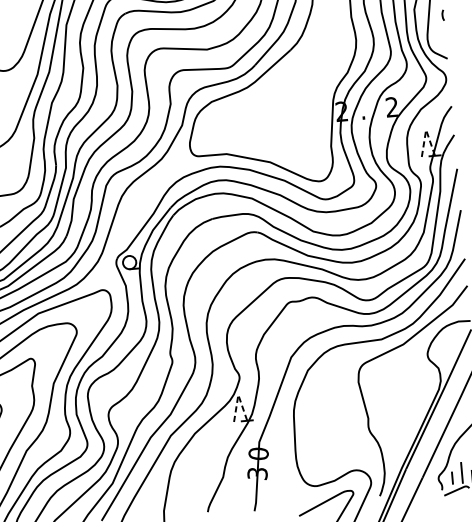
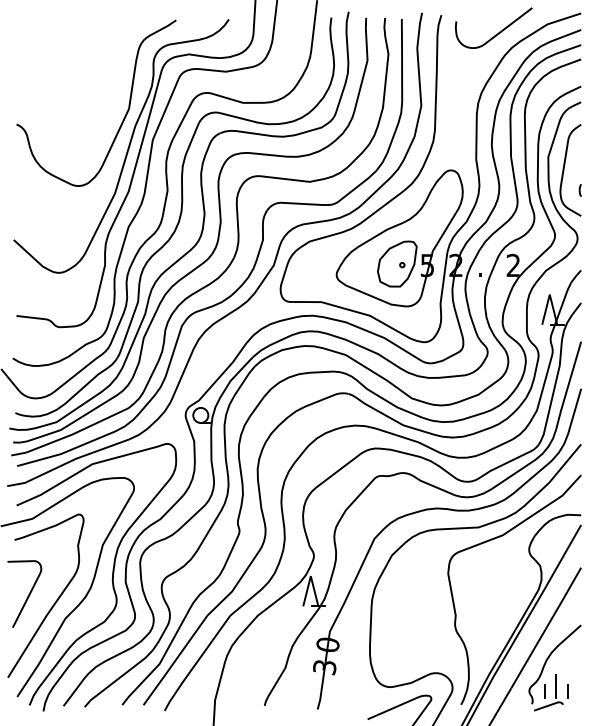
curve: (442, 15) -> (579, 190), moved
part: (290, 92) -> (399, 238), added
line: (425, 129) -> (549, 294), dashed -> solid
line: (238, 395) -> (310, 576), dashed -> solid

